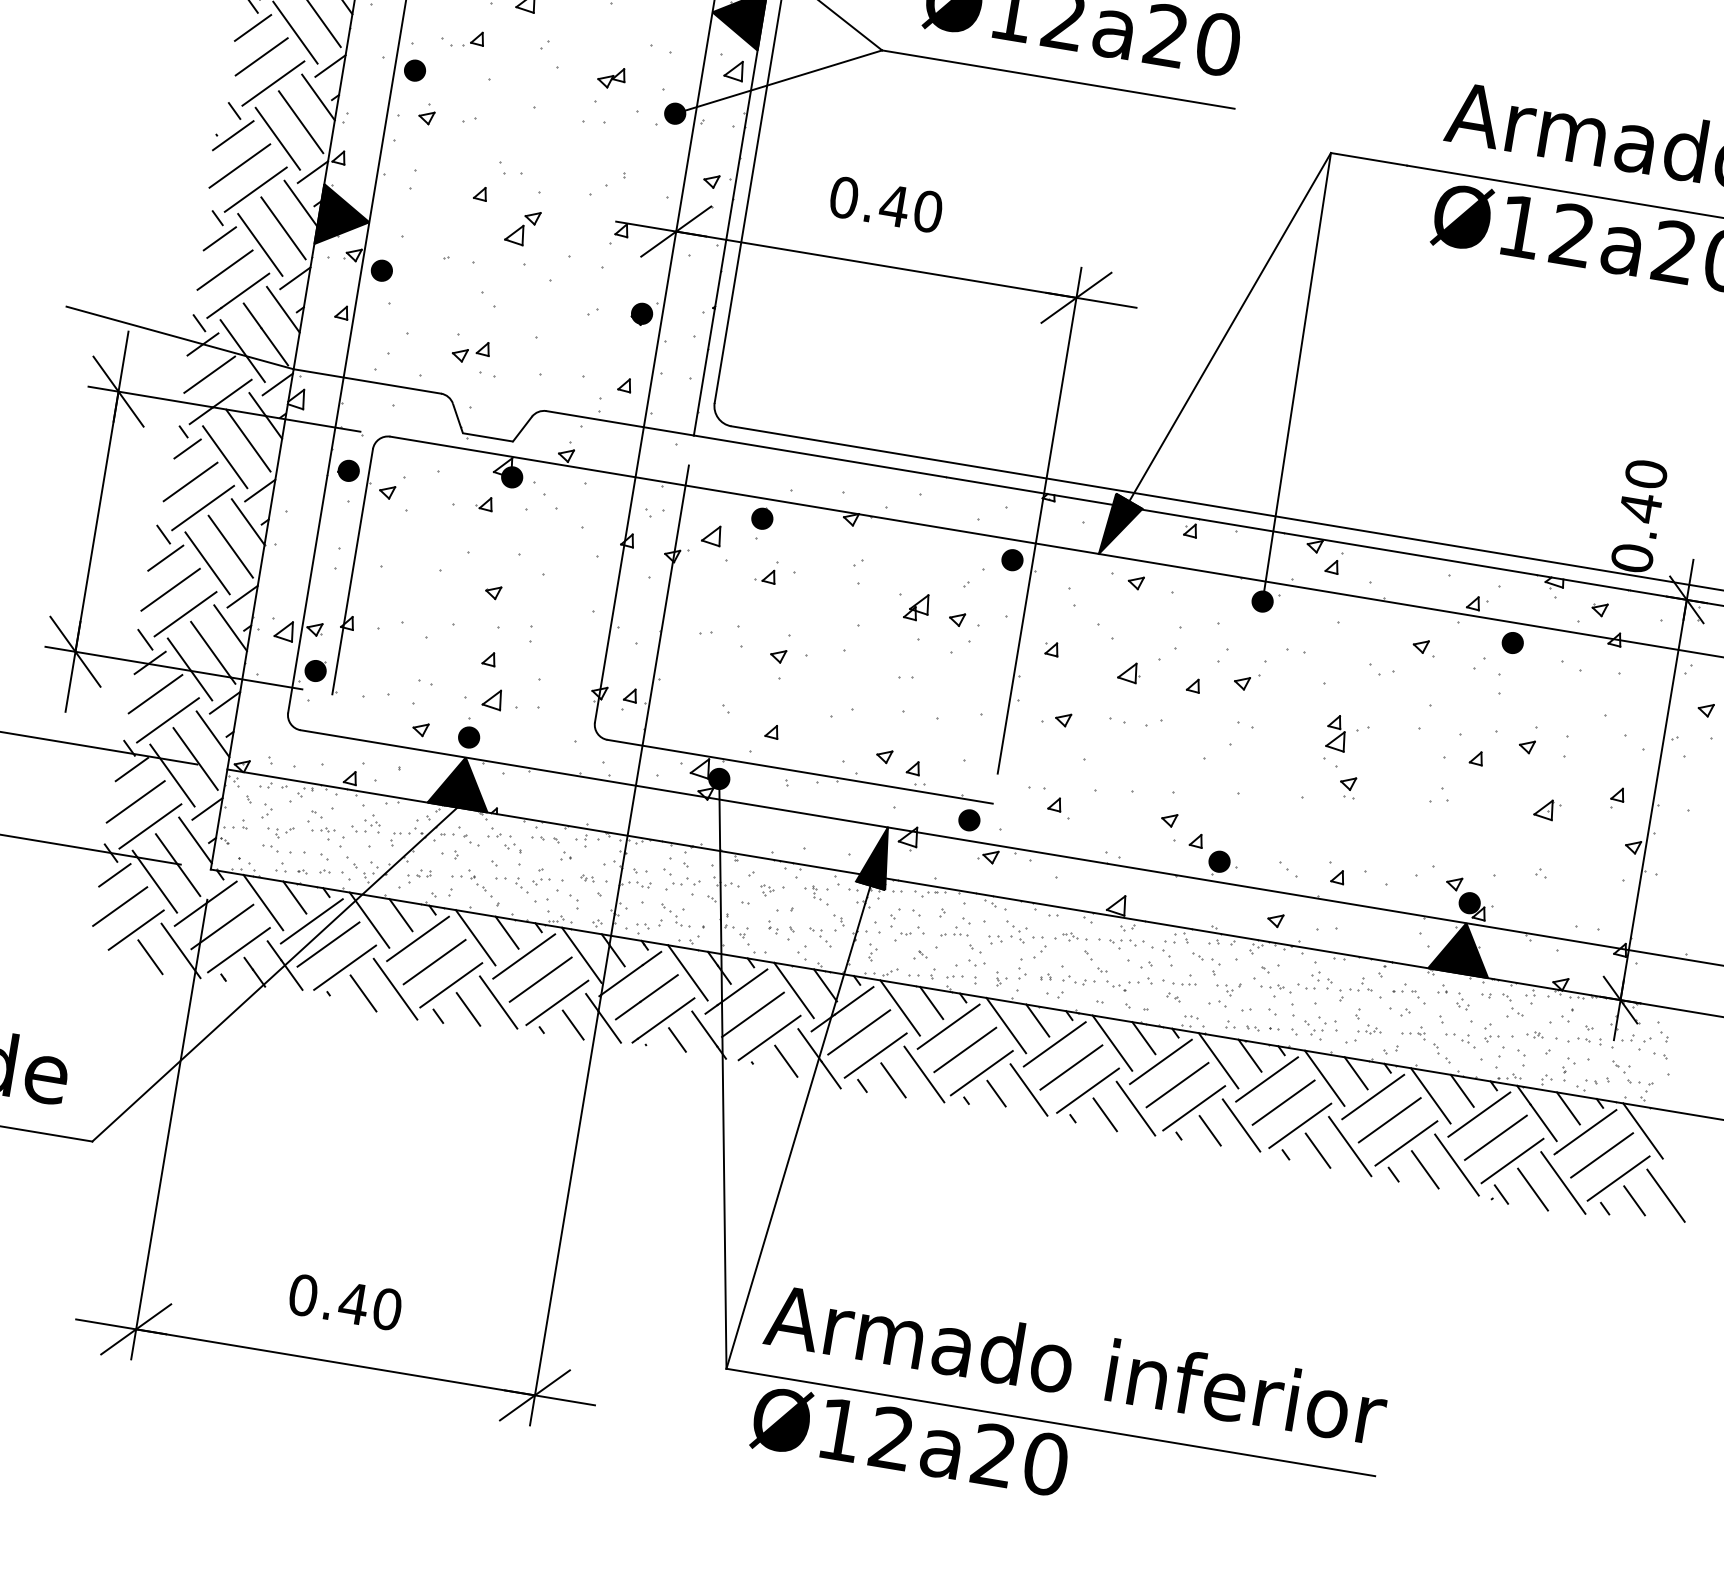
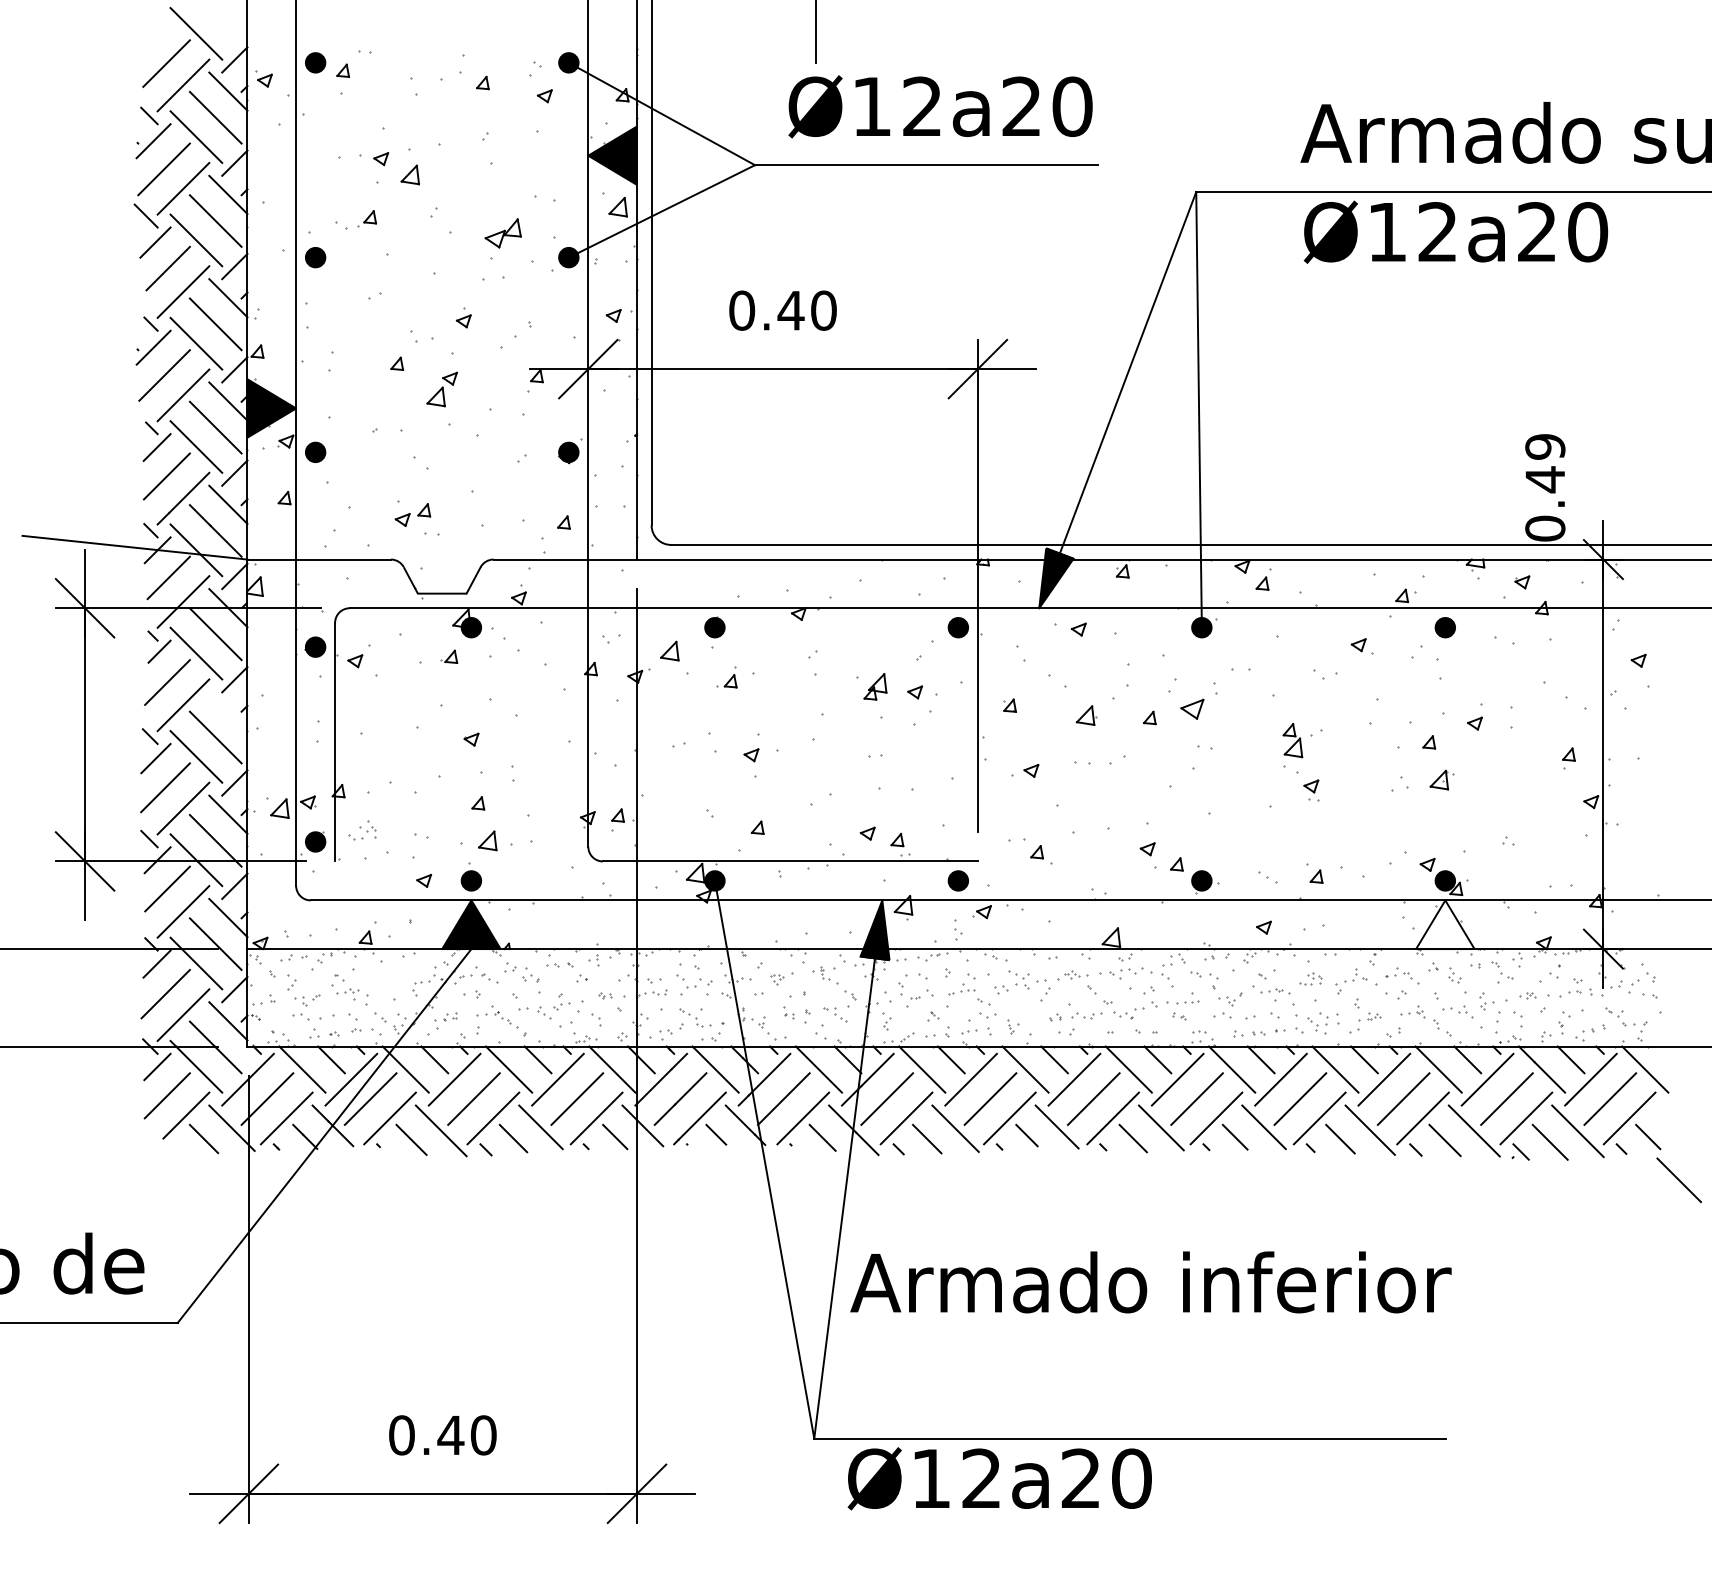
part: (611, 77) -> (502, 233), size x1.4
part: (426, 113) -> (463, 317), moved
text: (1646, 473) -> (1545, 446), 0.40 -> 0.49
line: (248, 522) -> (228, 711), removed
part: (1246, 681) -> (1199, 705), size x1.6
part: (1546, 808) -> (1441, 779), moved
part: (366, 823) -> (362, 830), moved
fill: (1462, 947) -> (1445, 924), removed
part: (1023, 969) -> (958, 929), moved
part: (1314, 980) -> (1310, 978), size x0.7
line: (1665, 1194) -> (1678, 1179), moved
text: (1075, 1364) -> (1150, 1282), moved

